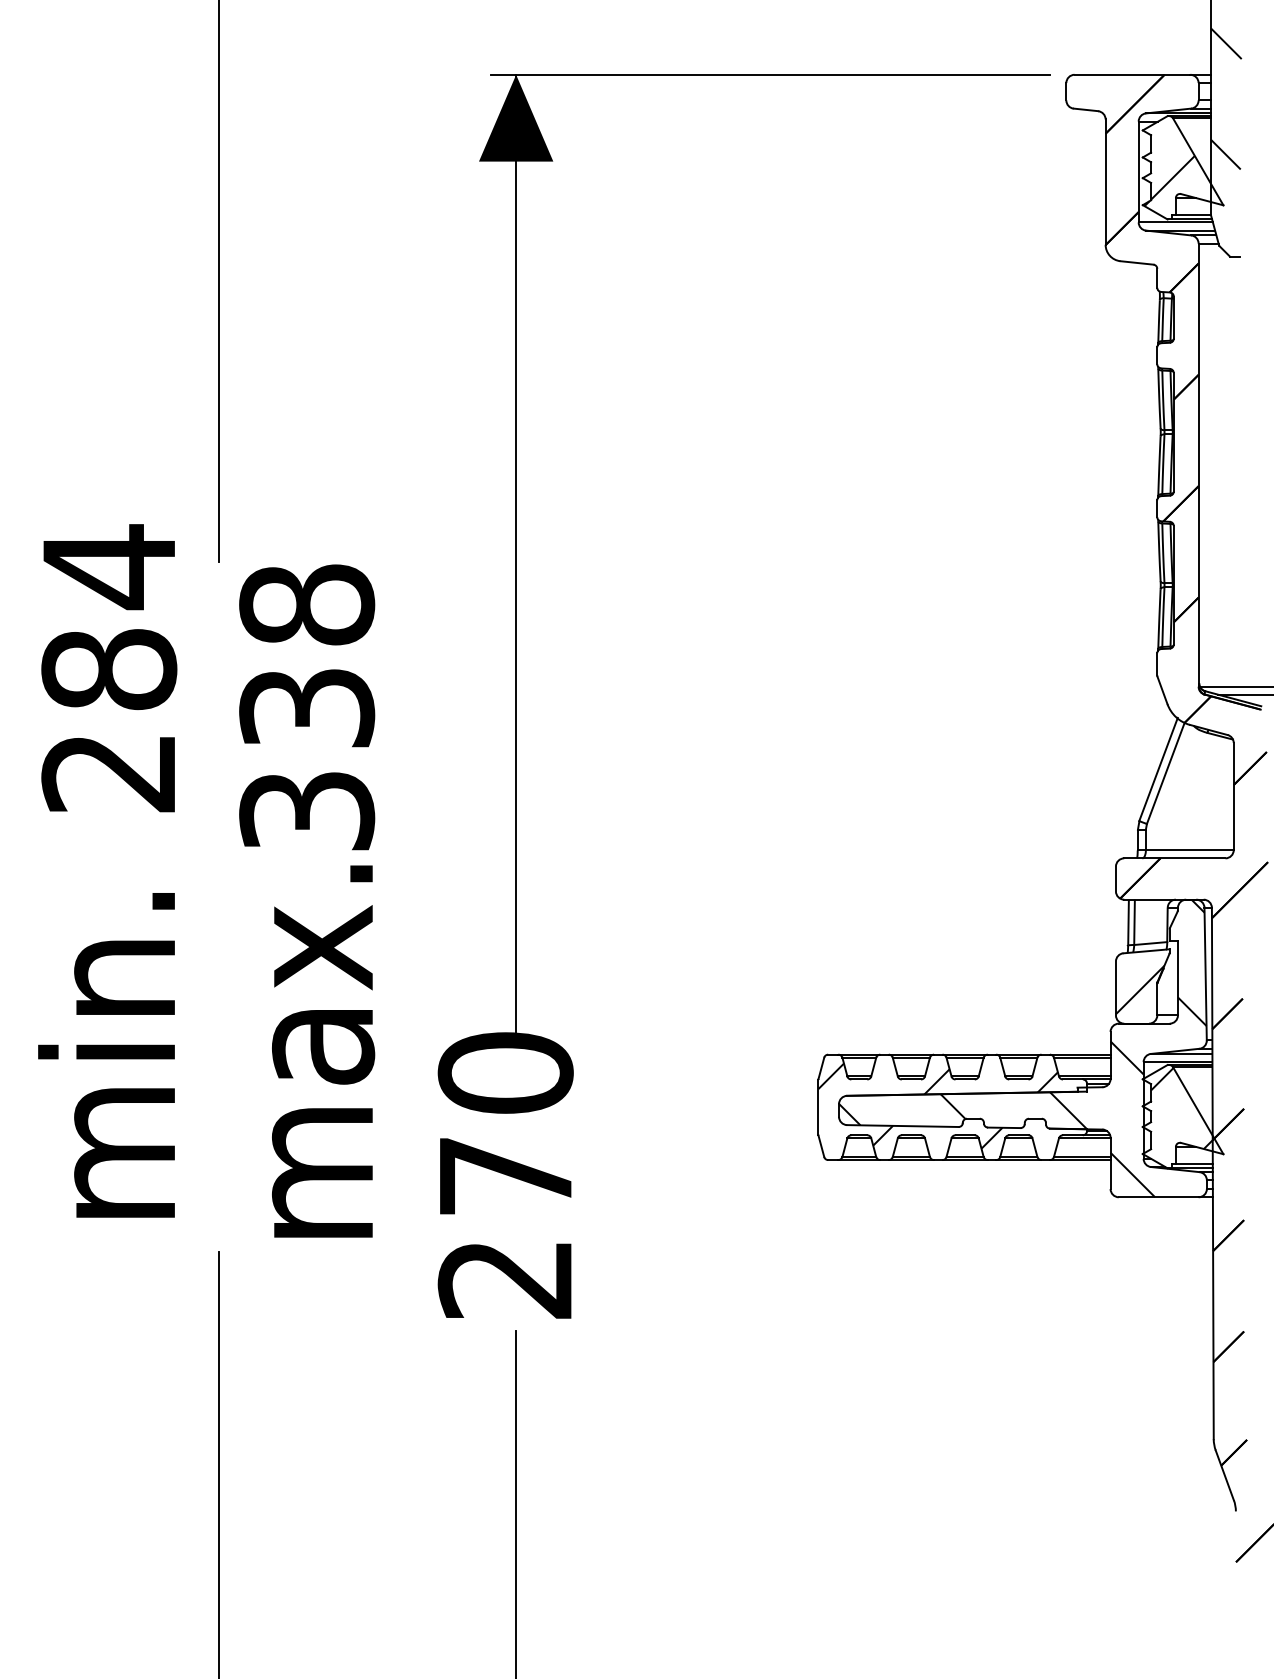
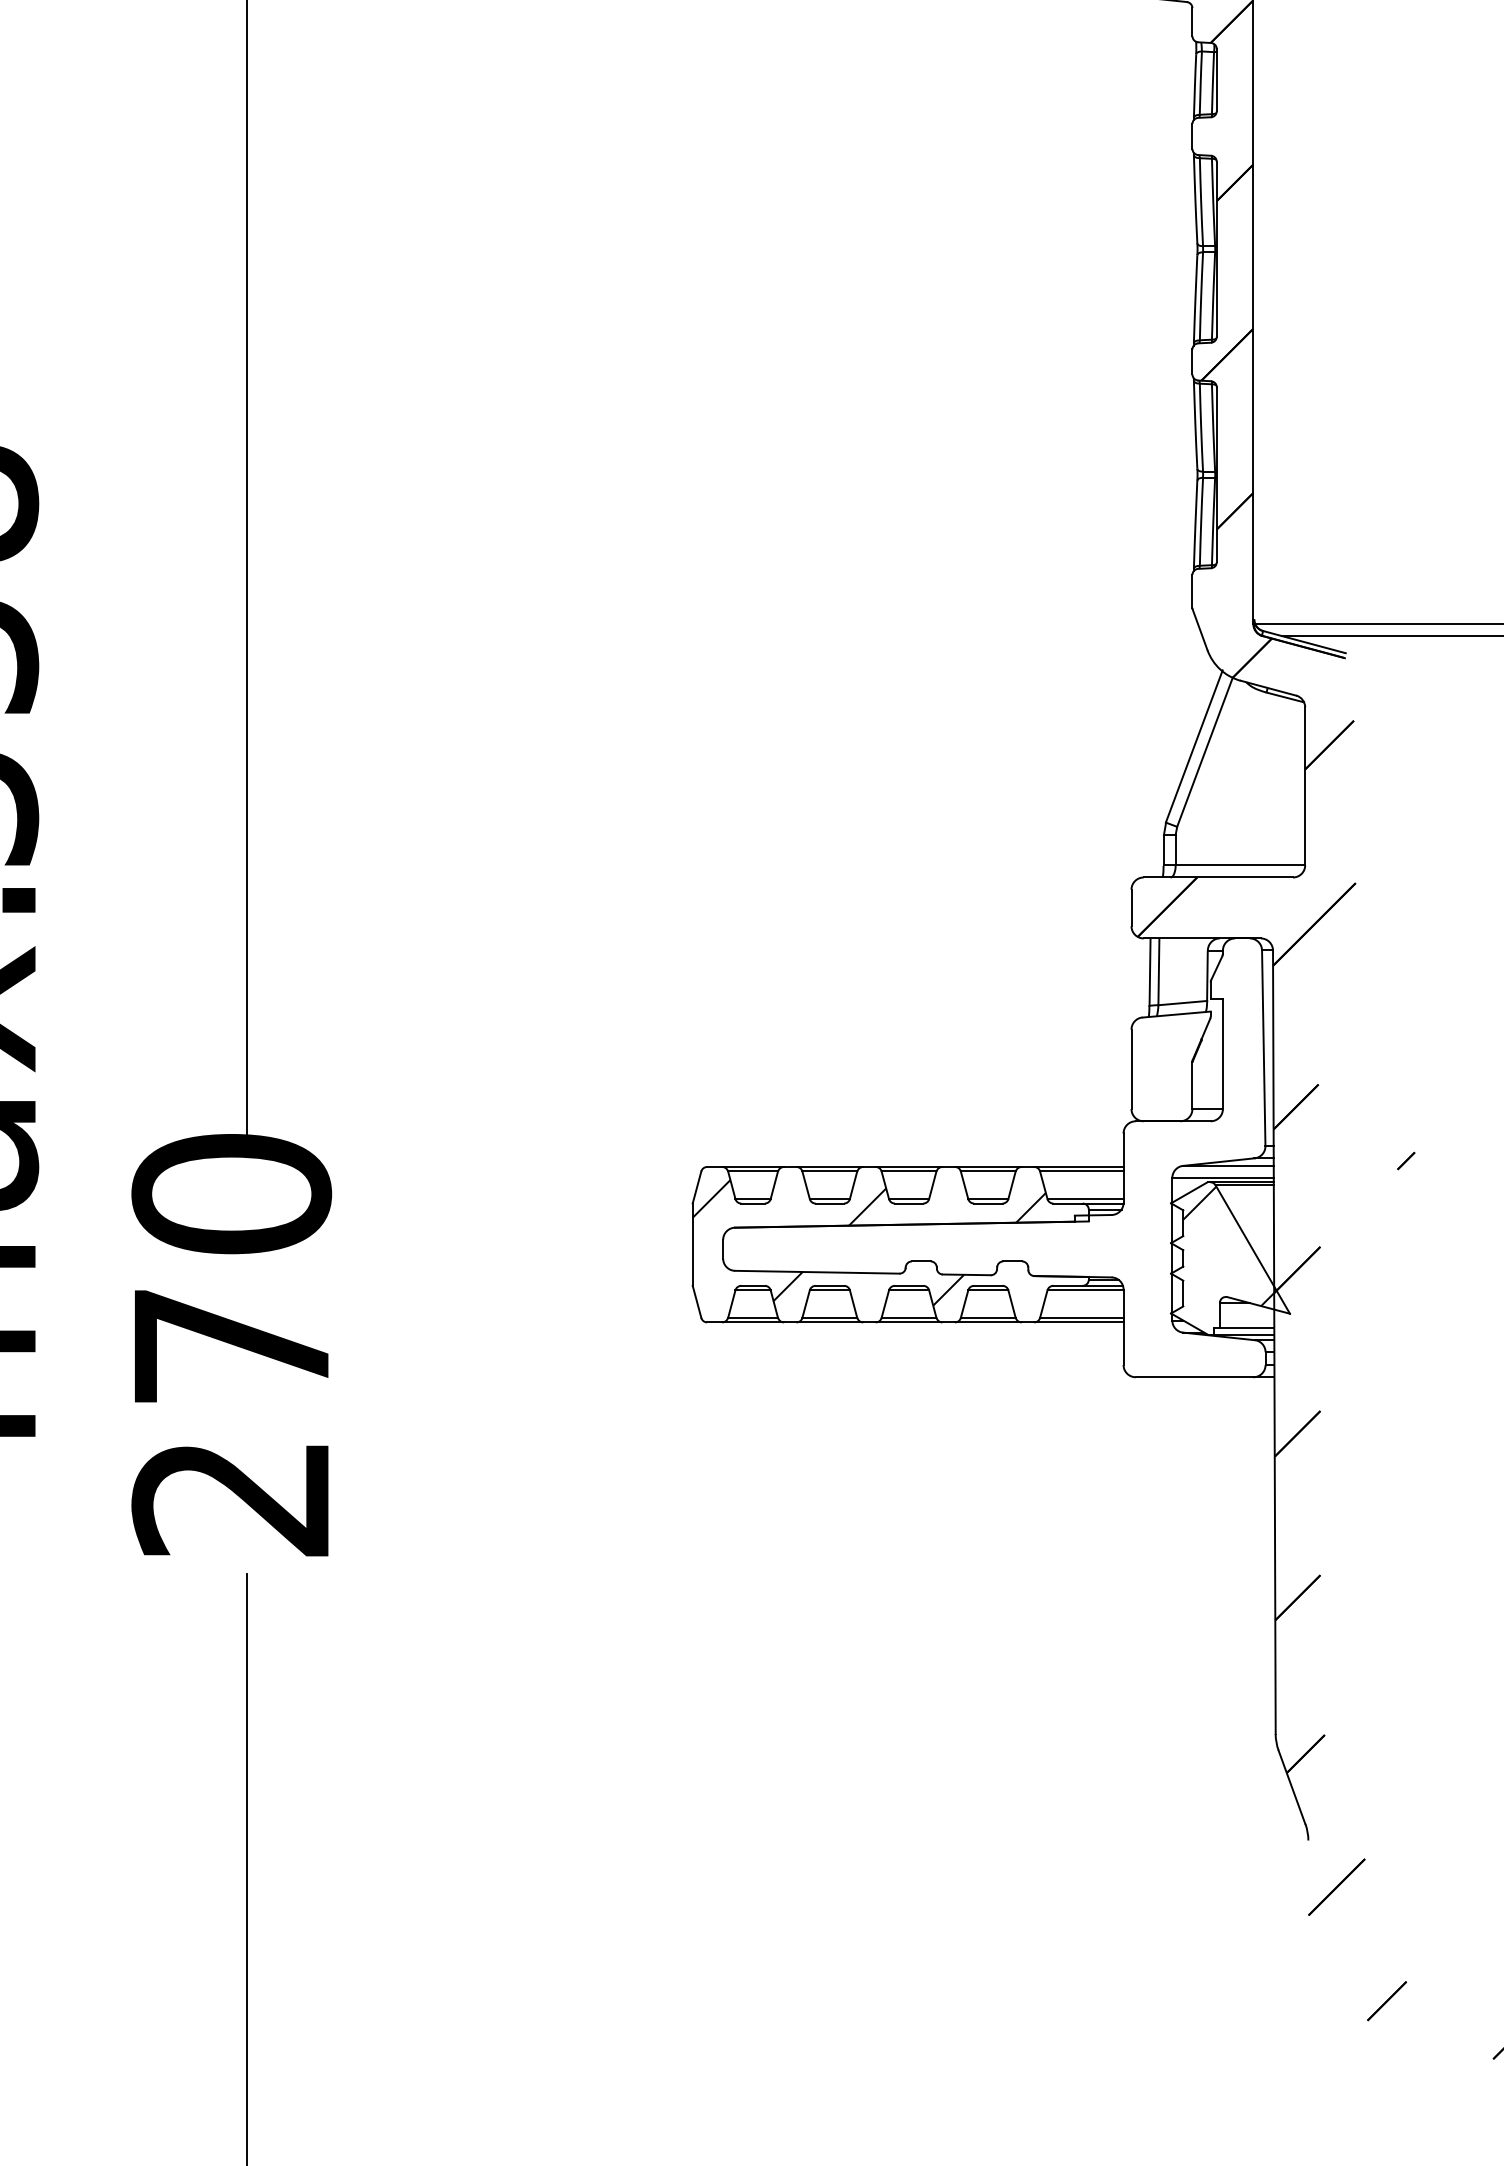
hatch: (1139, 989) -> (1166, 1070), removed
hatch: (1022, 1048) -> (993, 1157), removed

